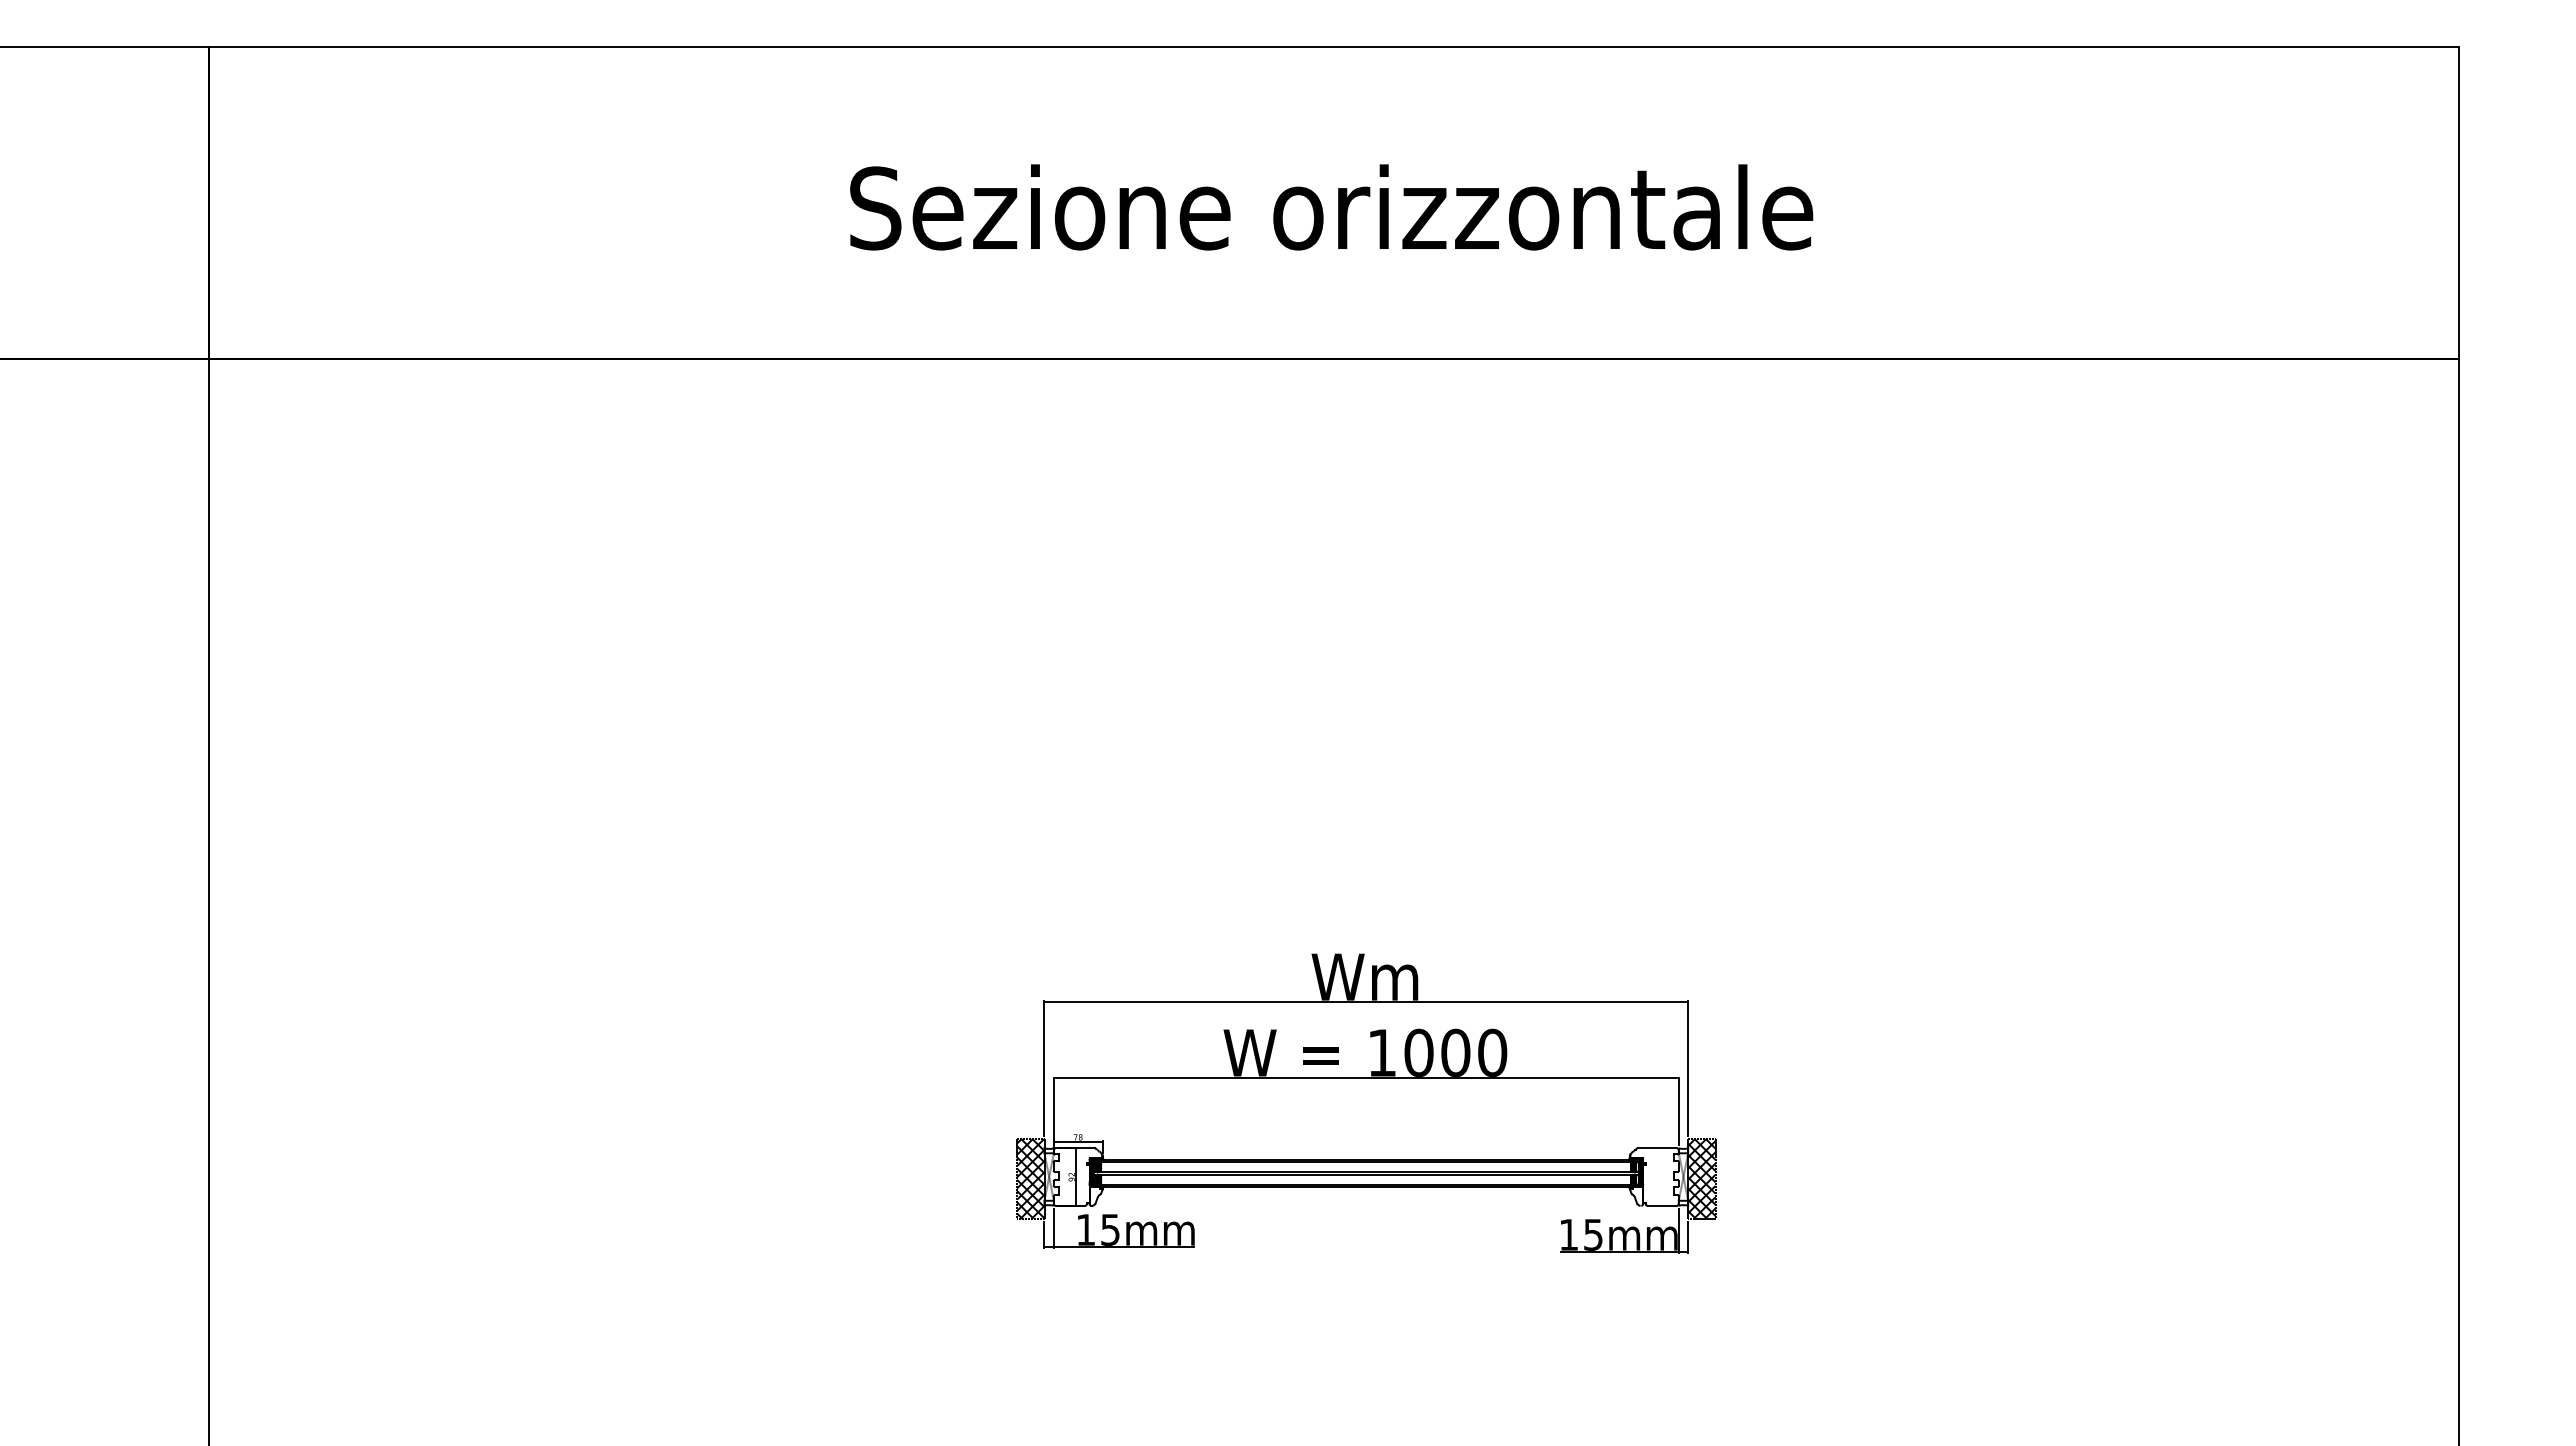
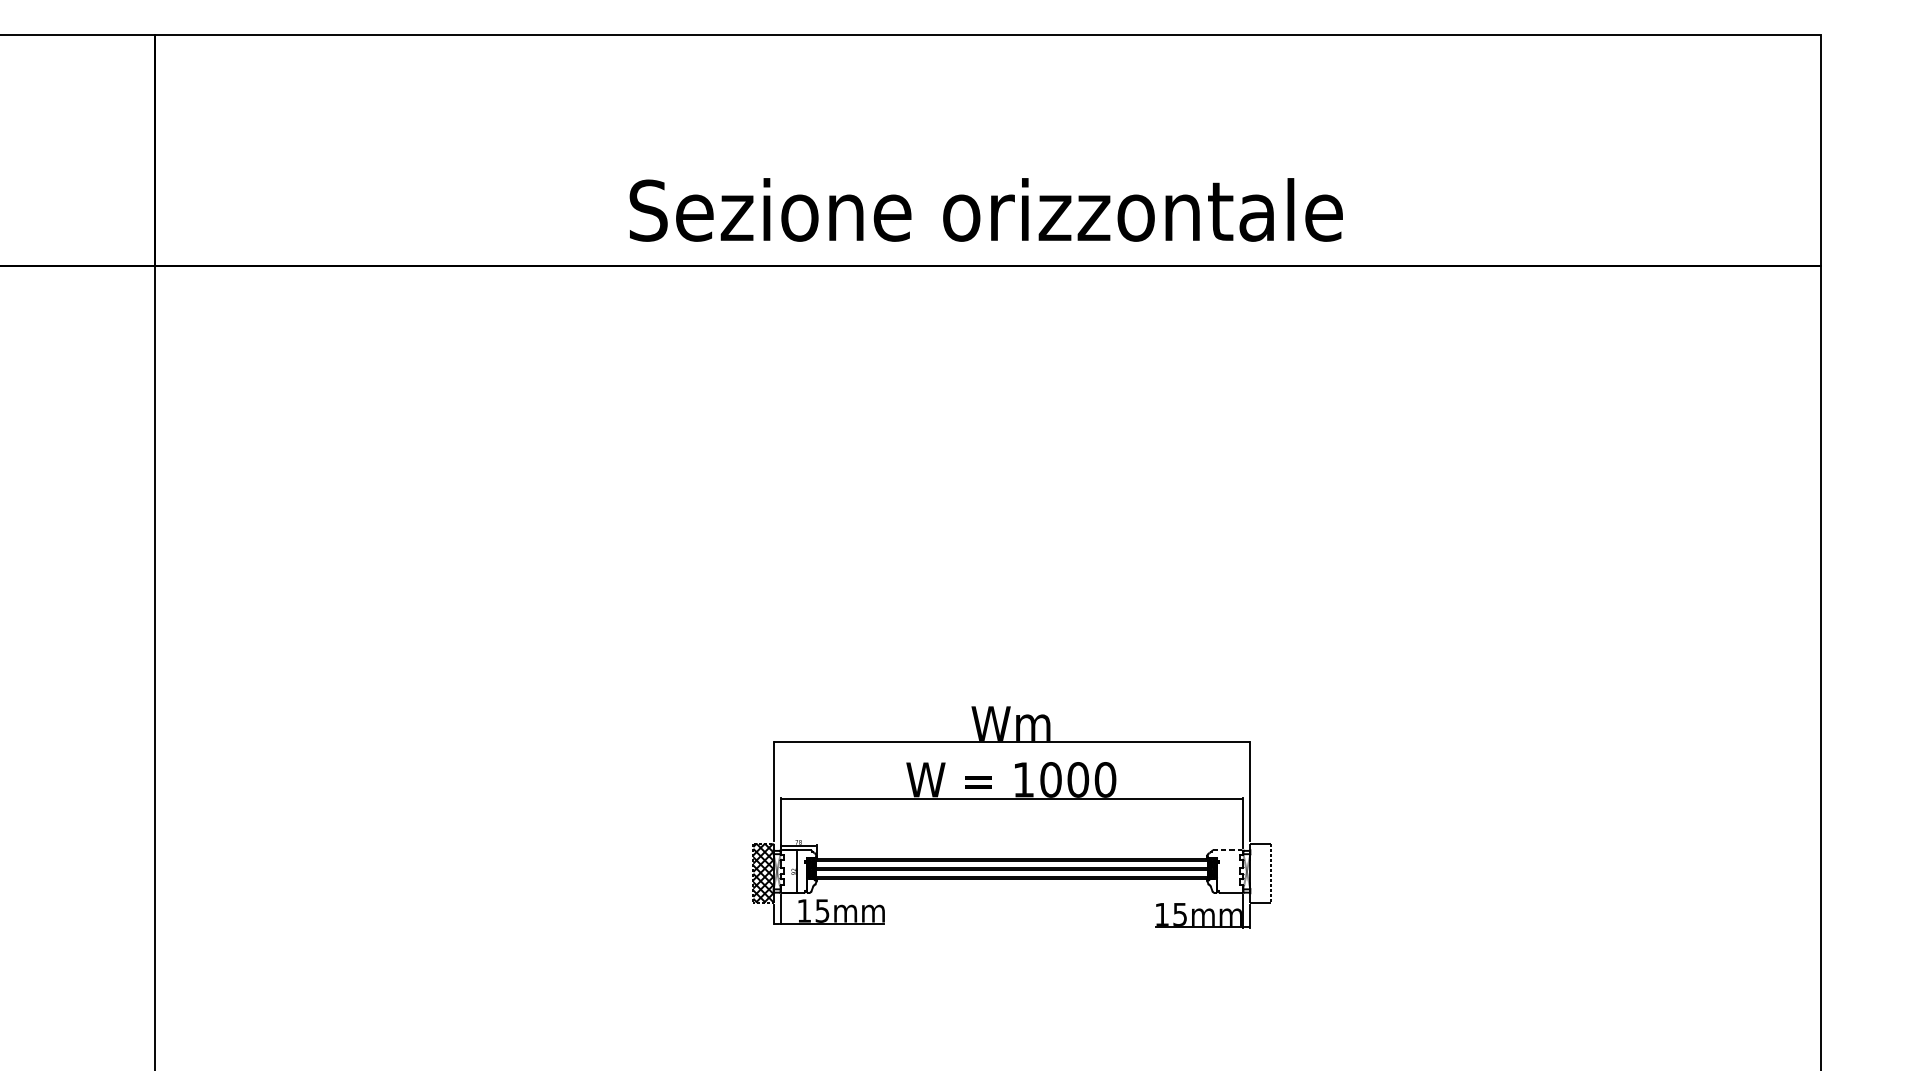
text: (1331, 207) -> (986, 210), moved
line: (1657, 1148) -> (1227, 850), solid -> dashed
hatch: (1701, 1178) -> (1260, 872), removed

